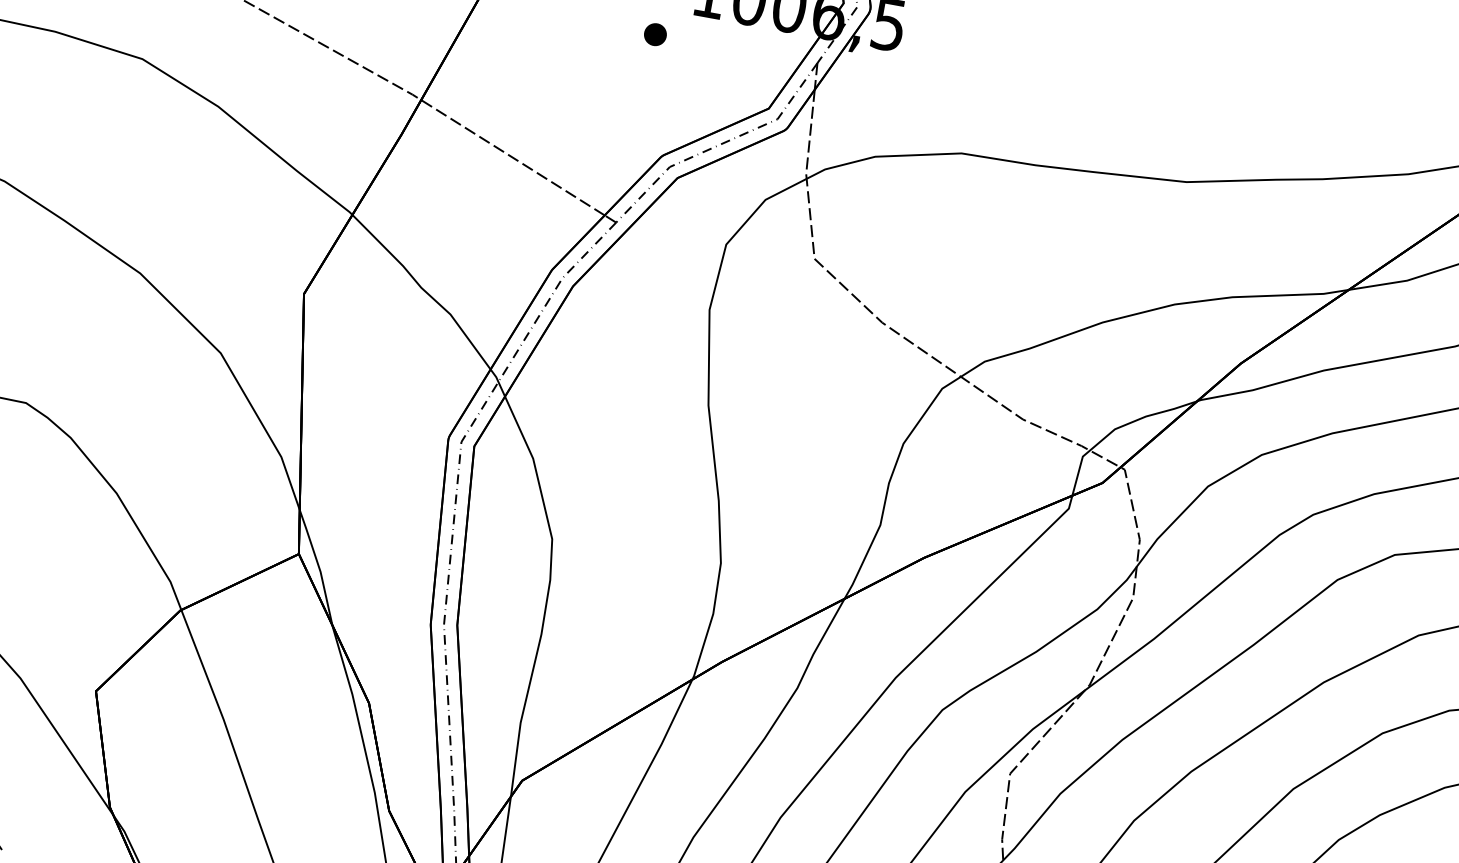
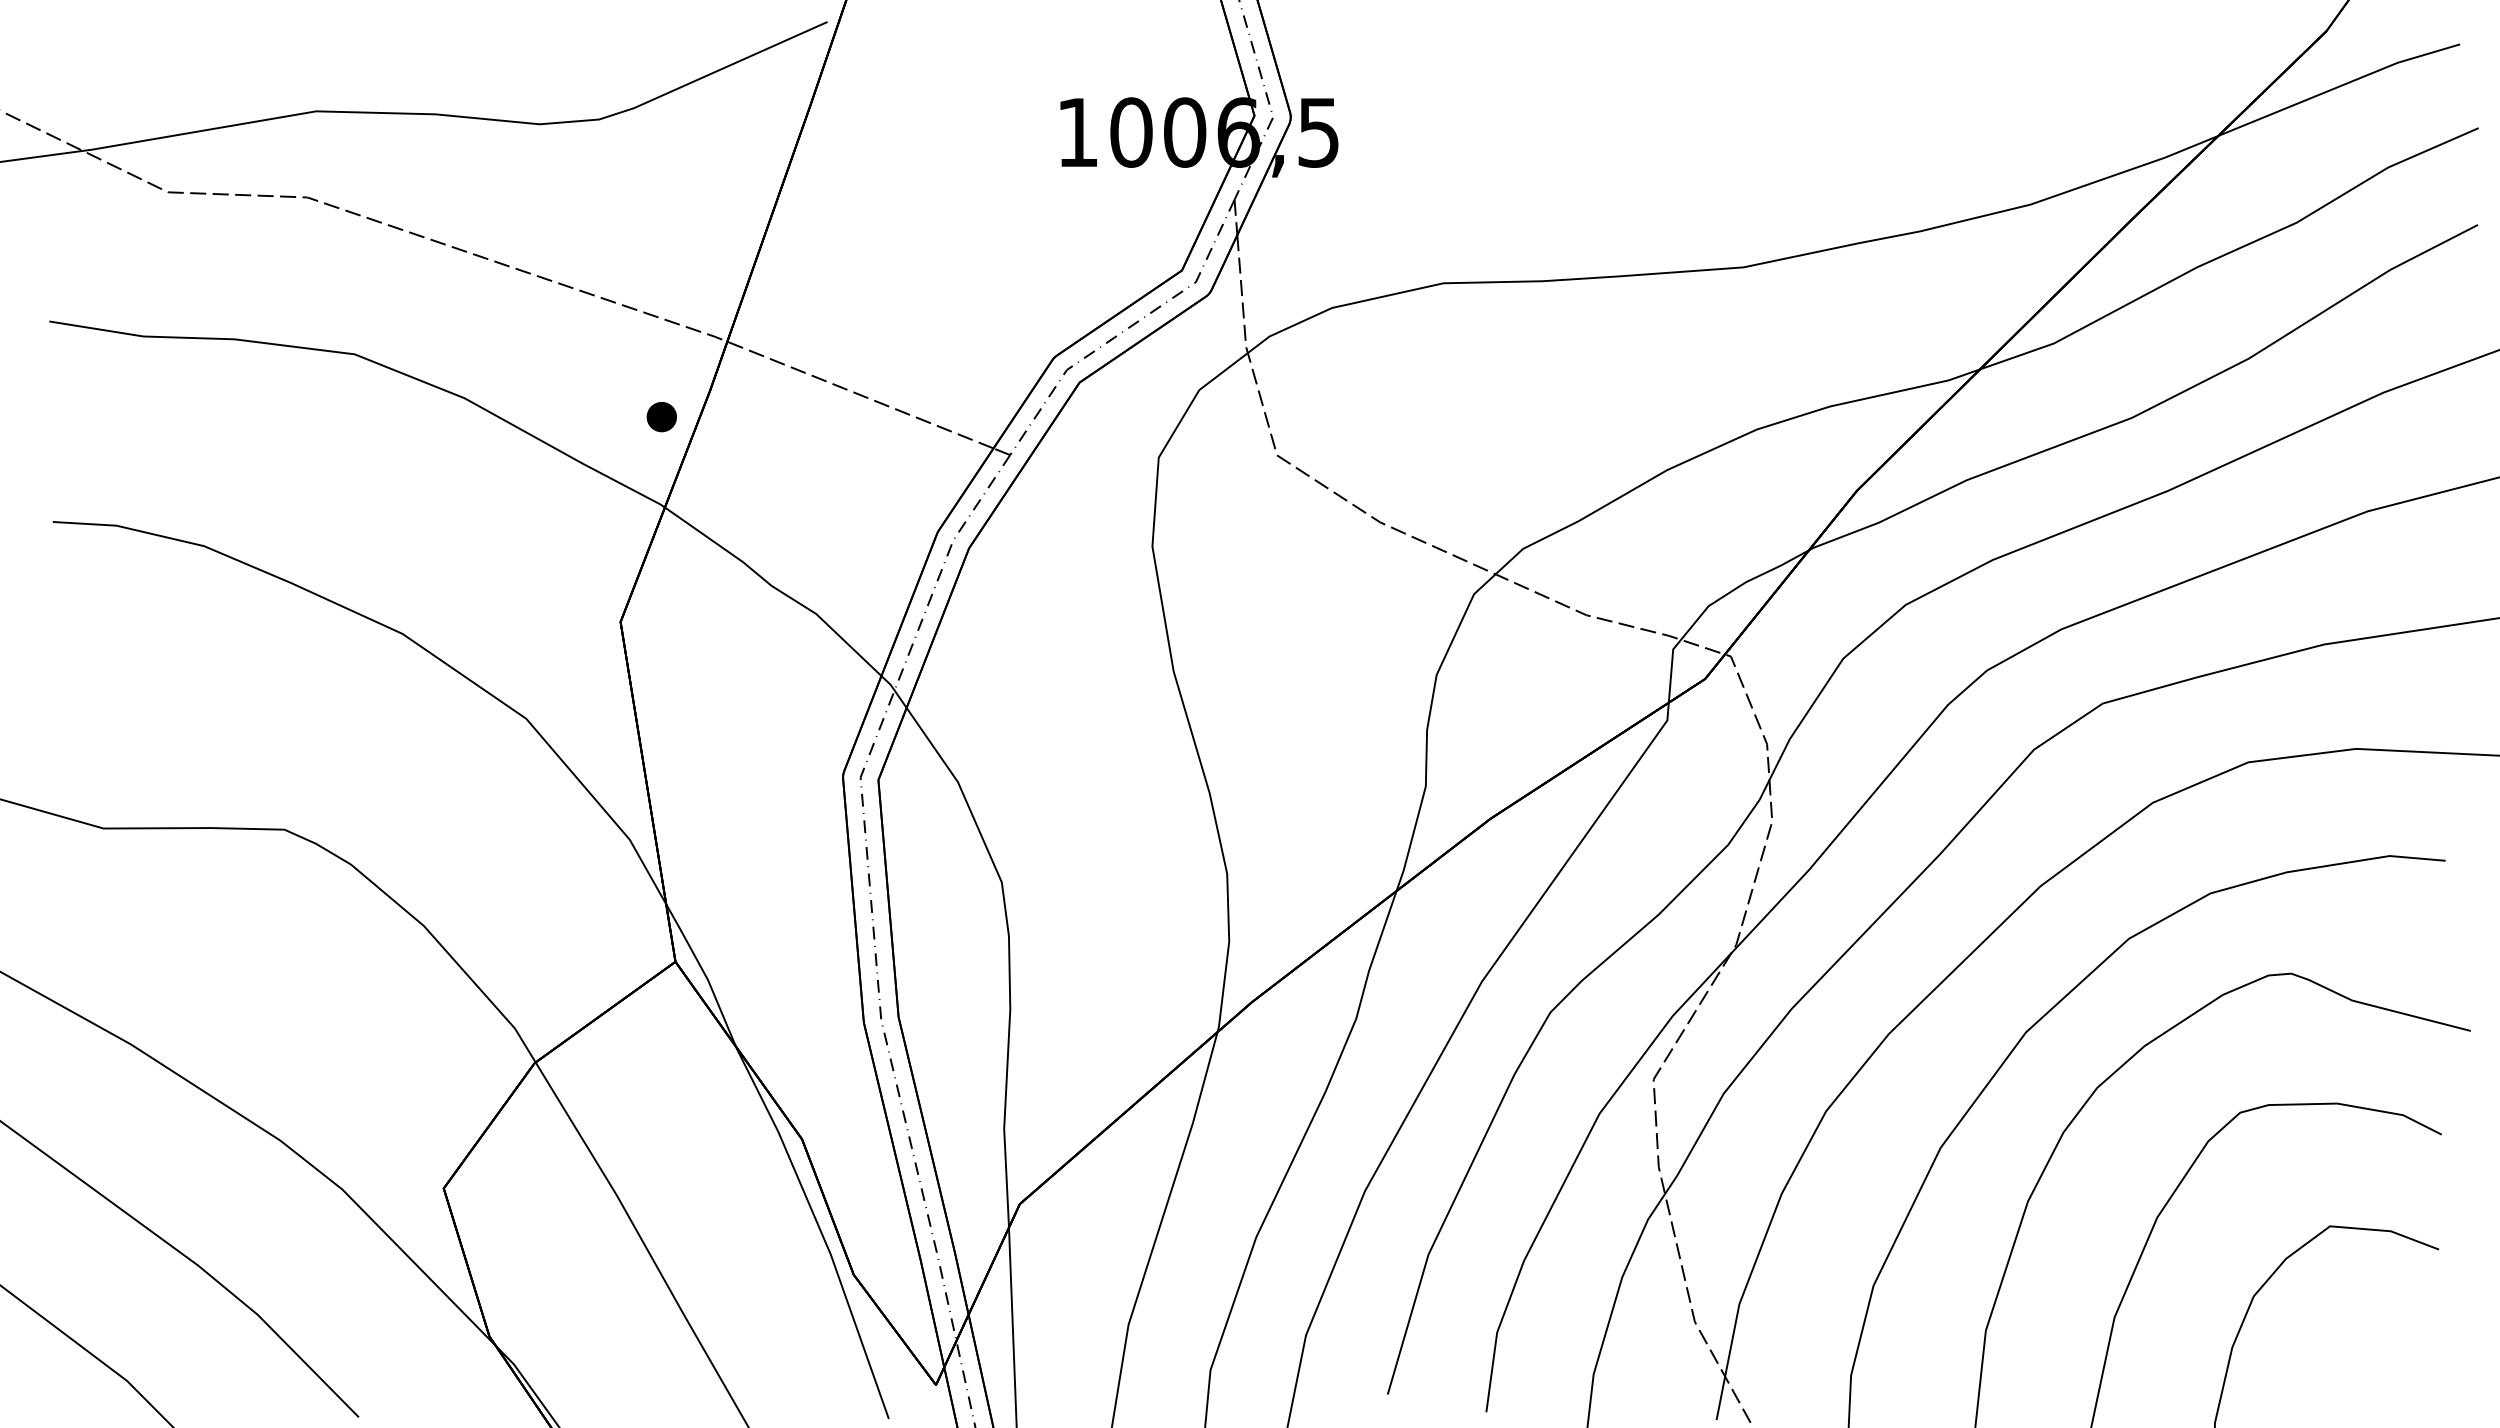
part: (655, 34) -> (661, 417), moved

